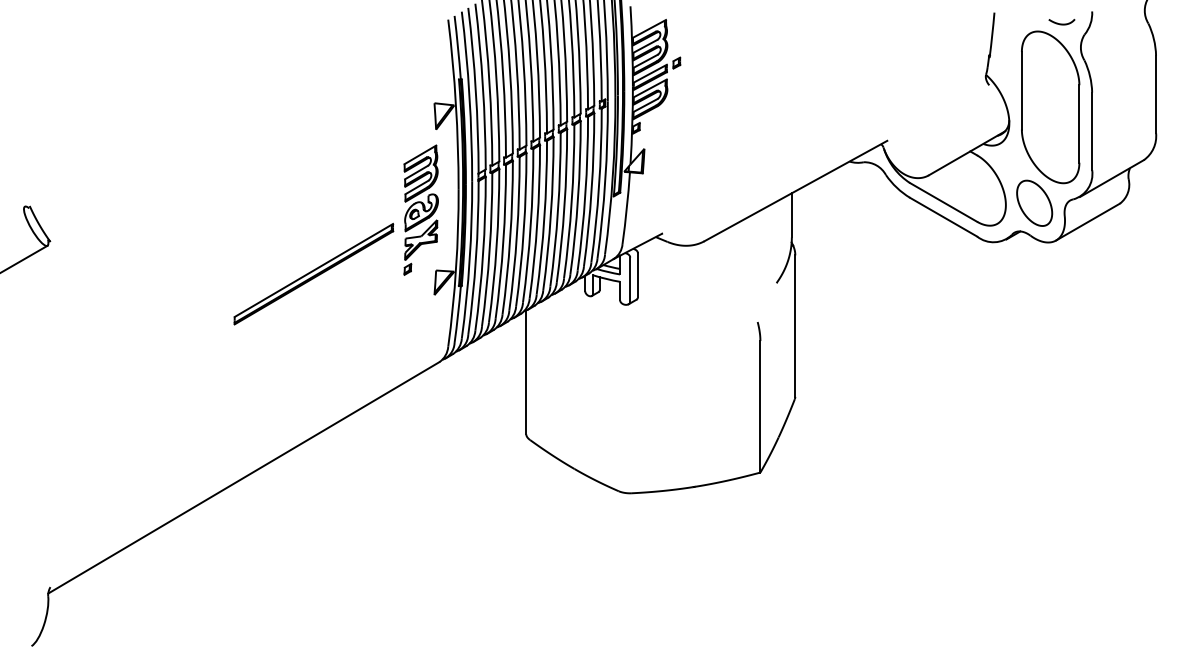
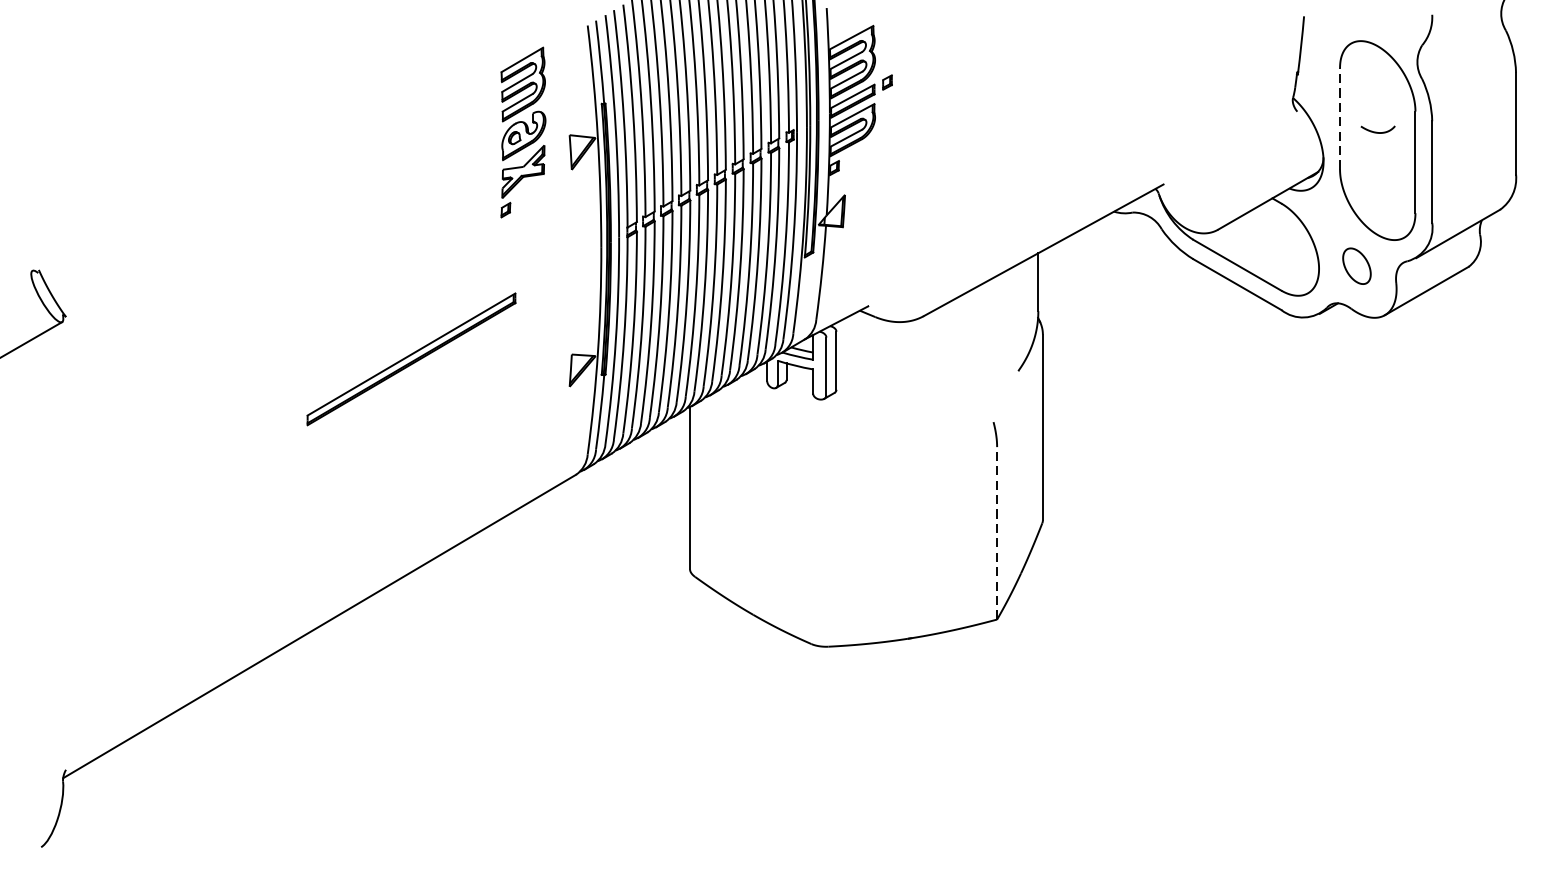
curve: (1061, 23) -> (1377, 131), moved
line: (1021, 90) -> (1339, 118), solid -> dashed
part: (1034, 202) -> (1356, 265), size x0.6
part: (420, 209) -> (522, 131), moved
line: (760, 406) -> (997, 532), solid -> dashed

